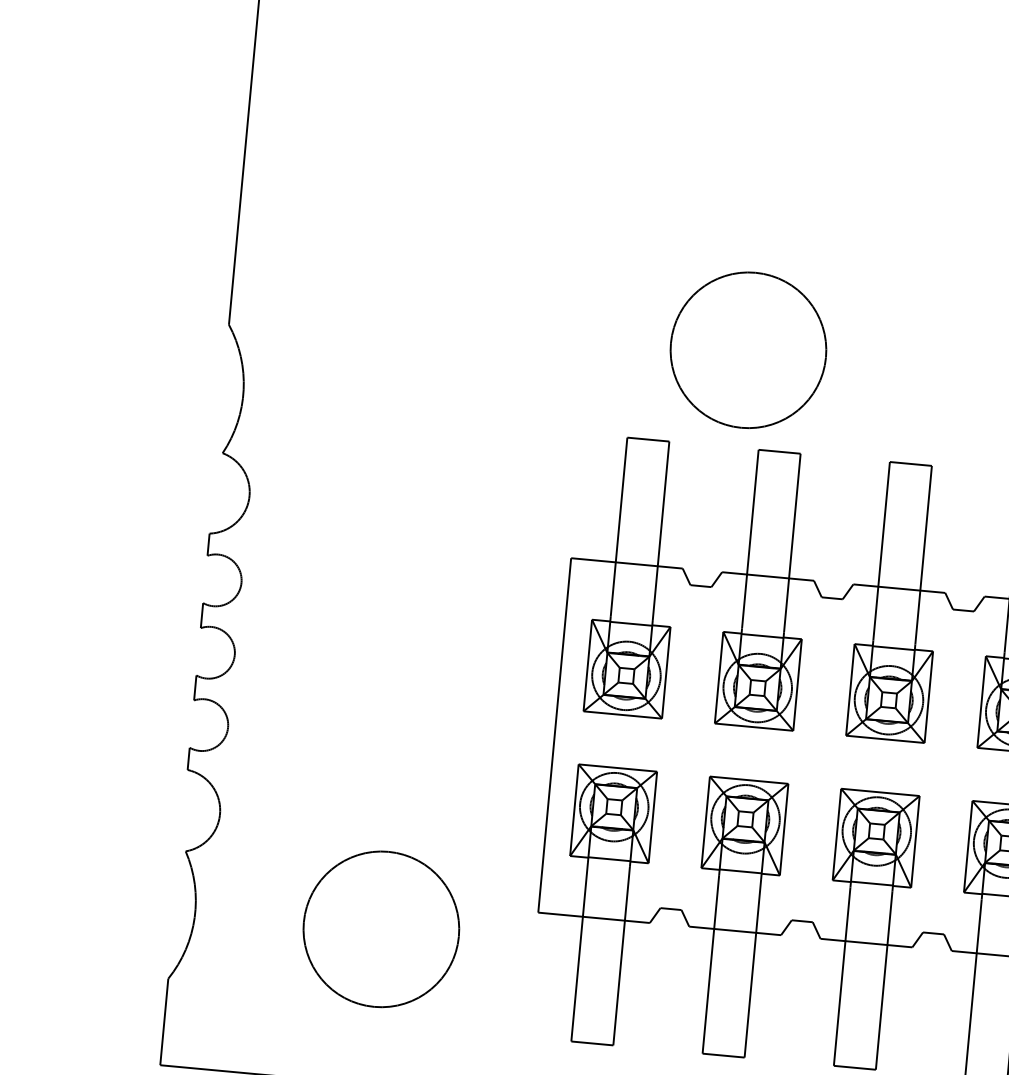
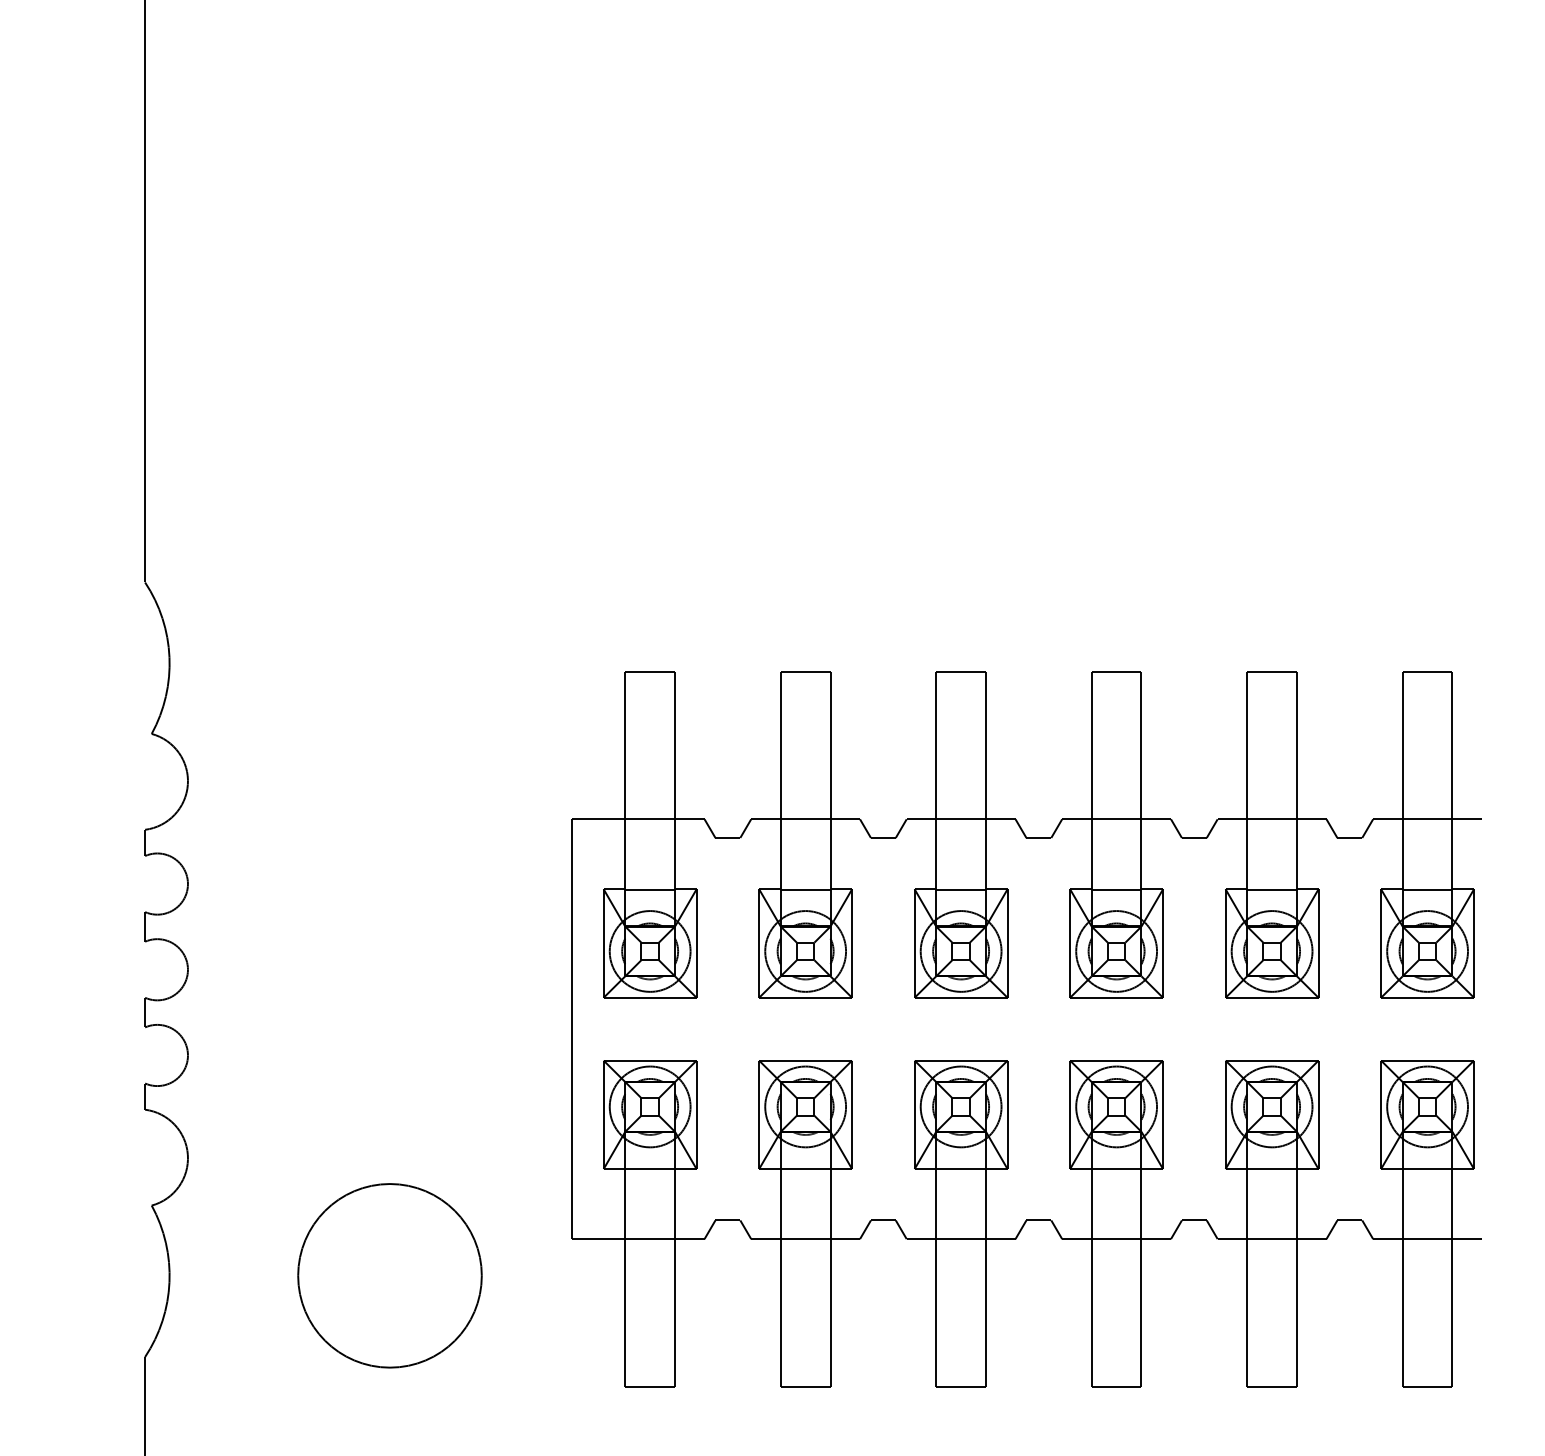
part: (748, 349) -> (757, 555), removed

